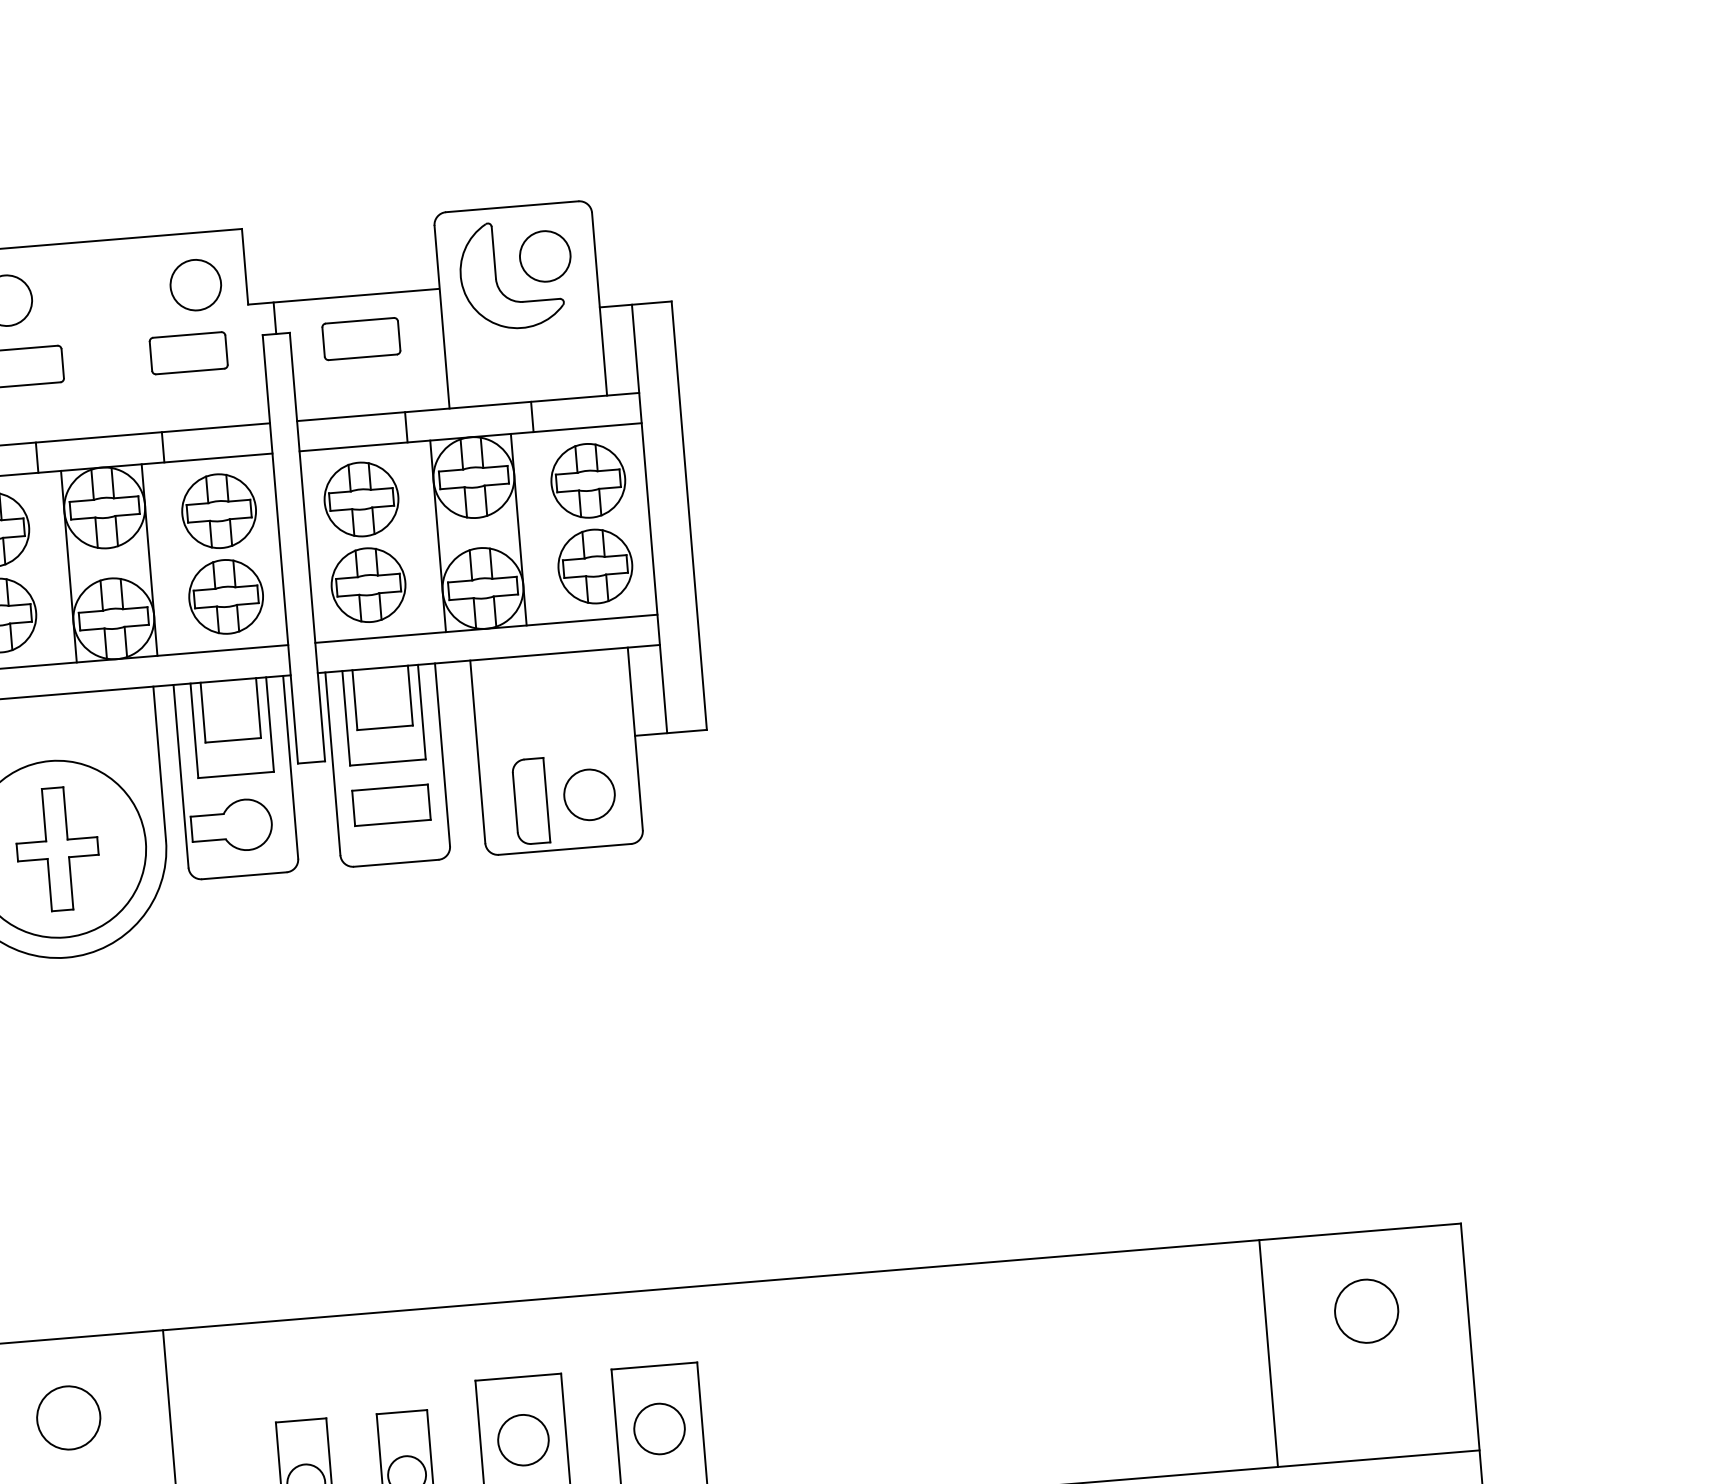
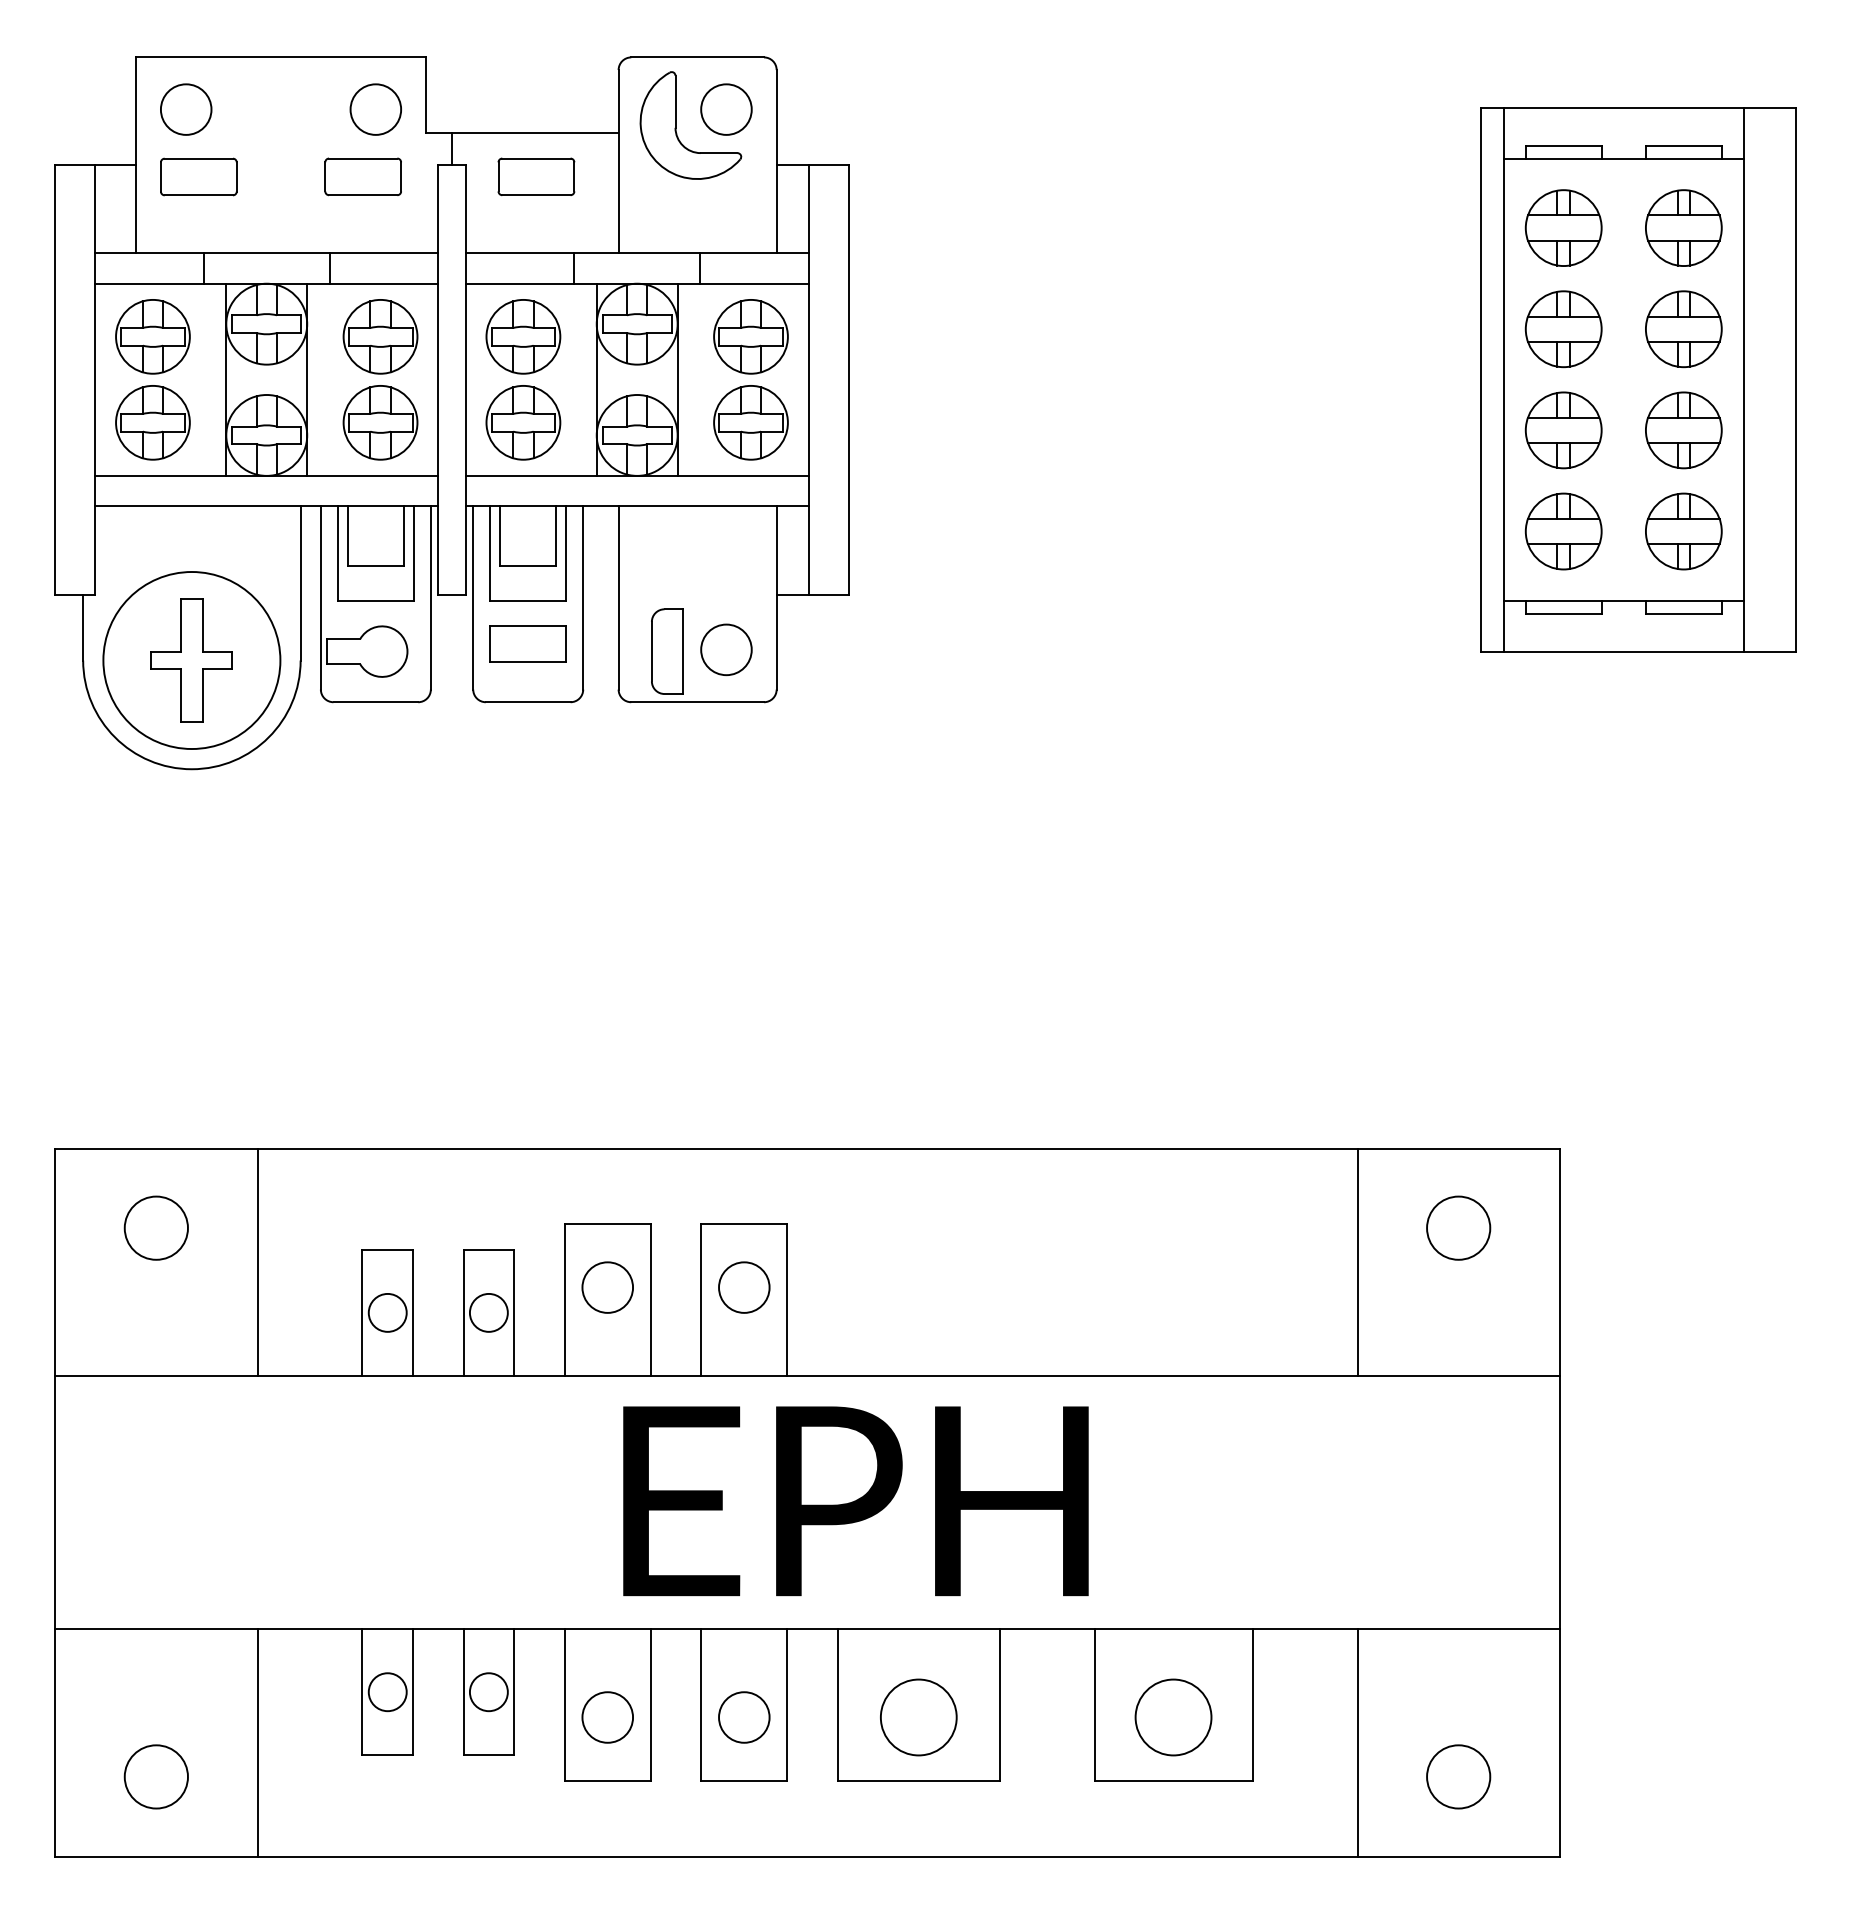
part: (1476, 450) -> (1638, 379), added

